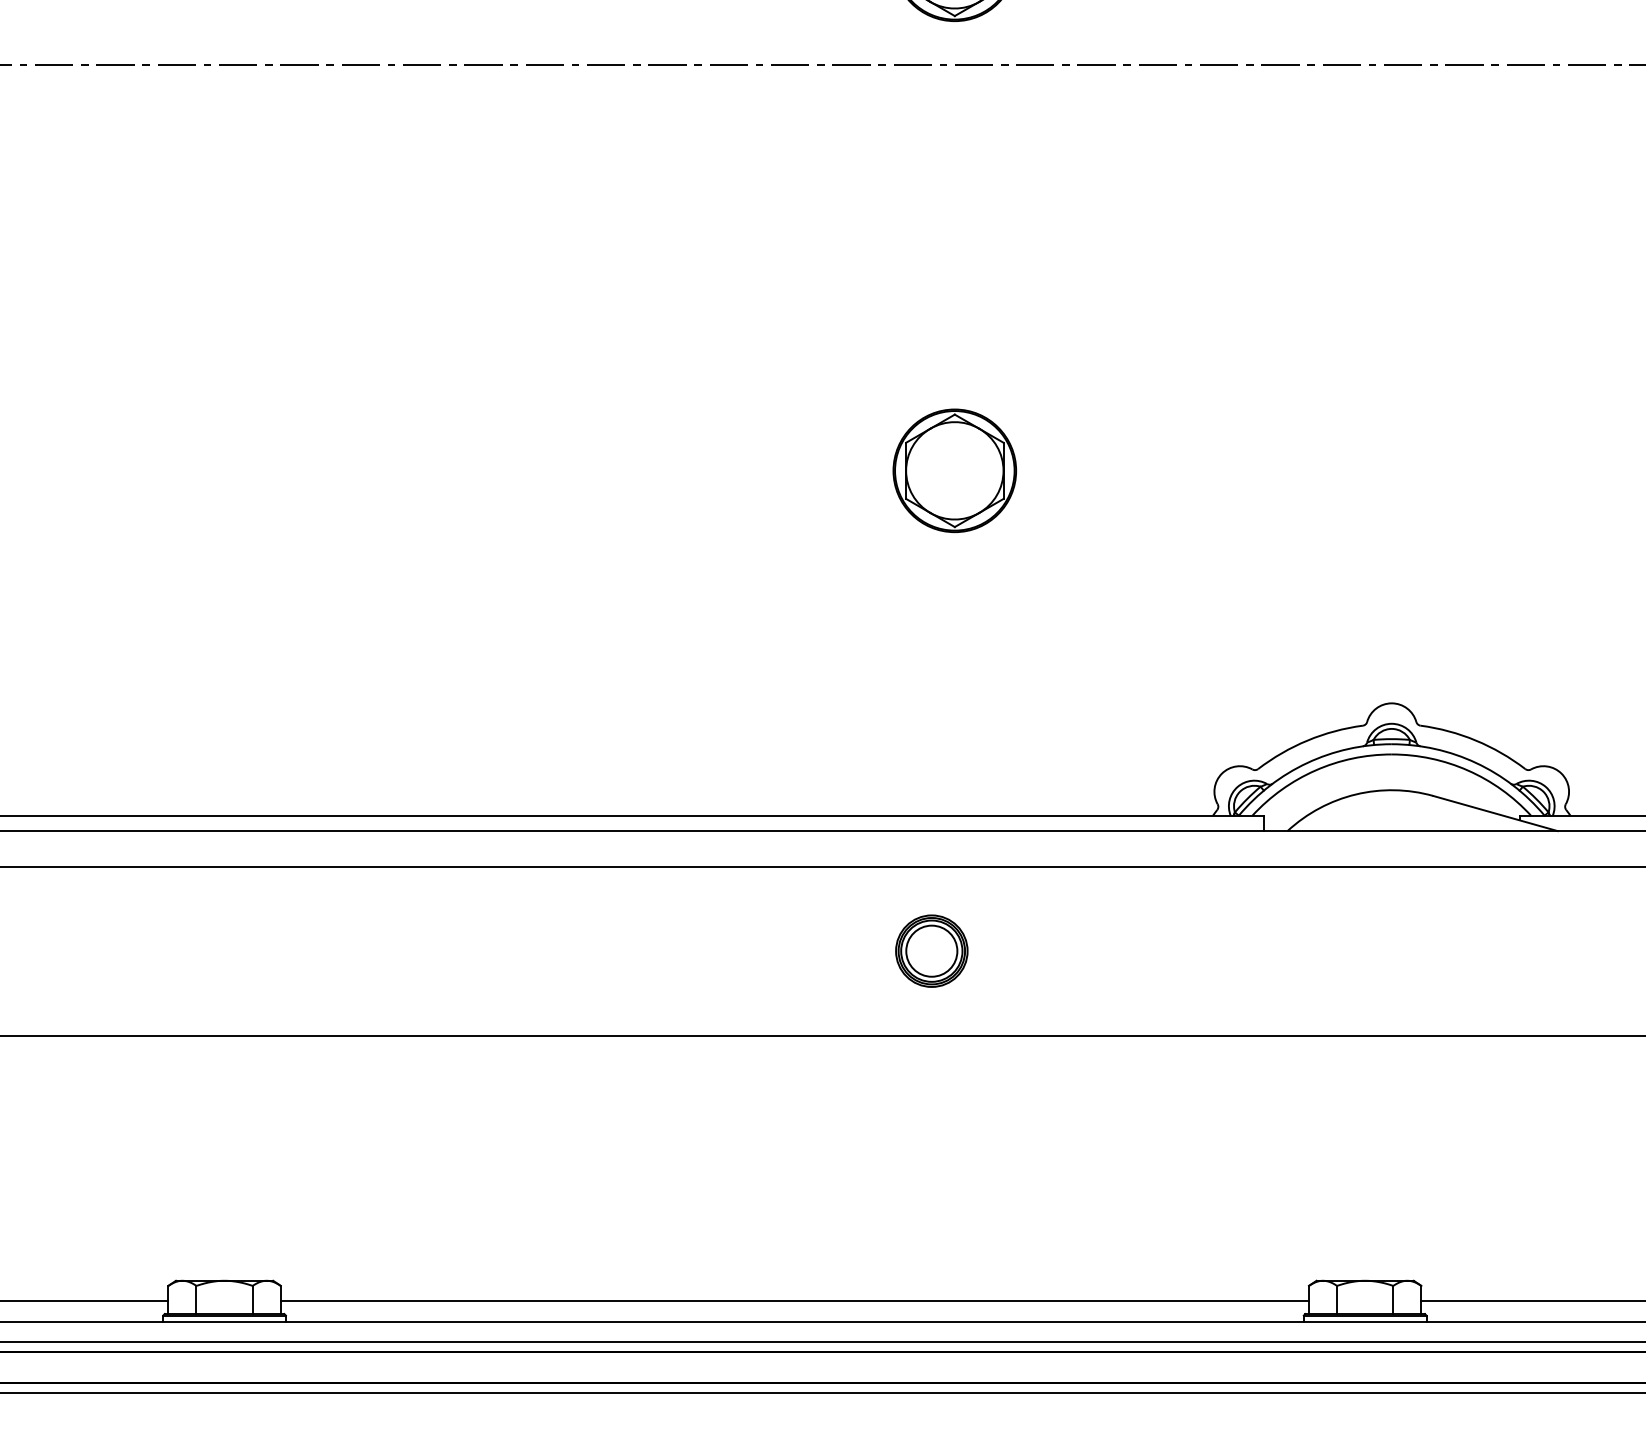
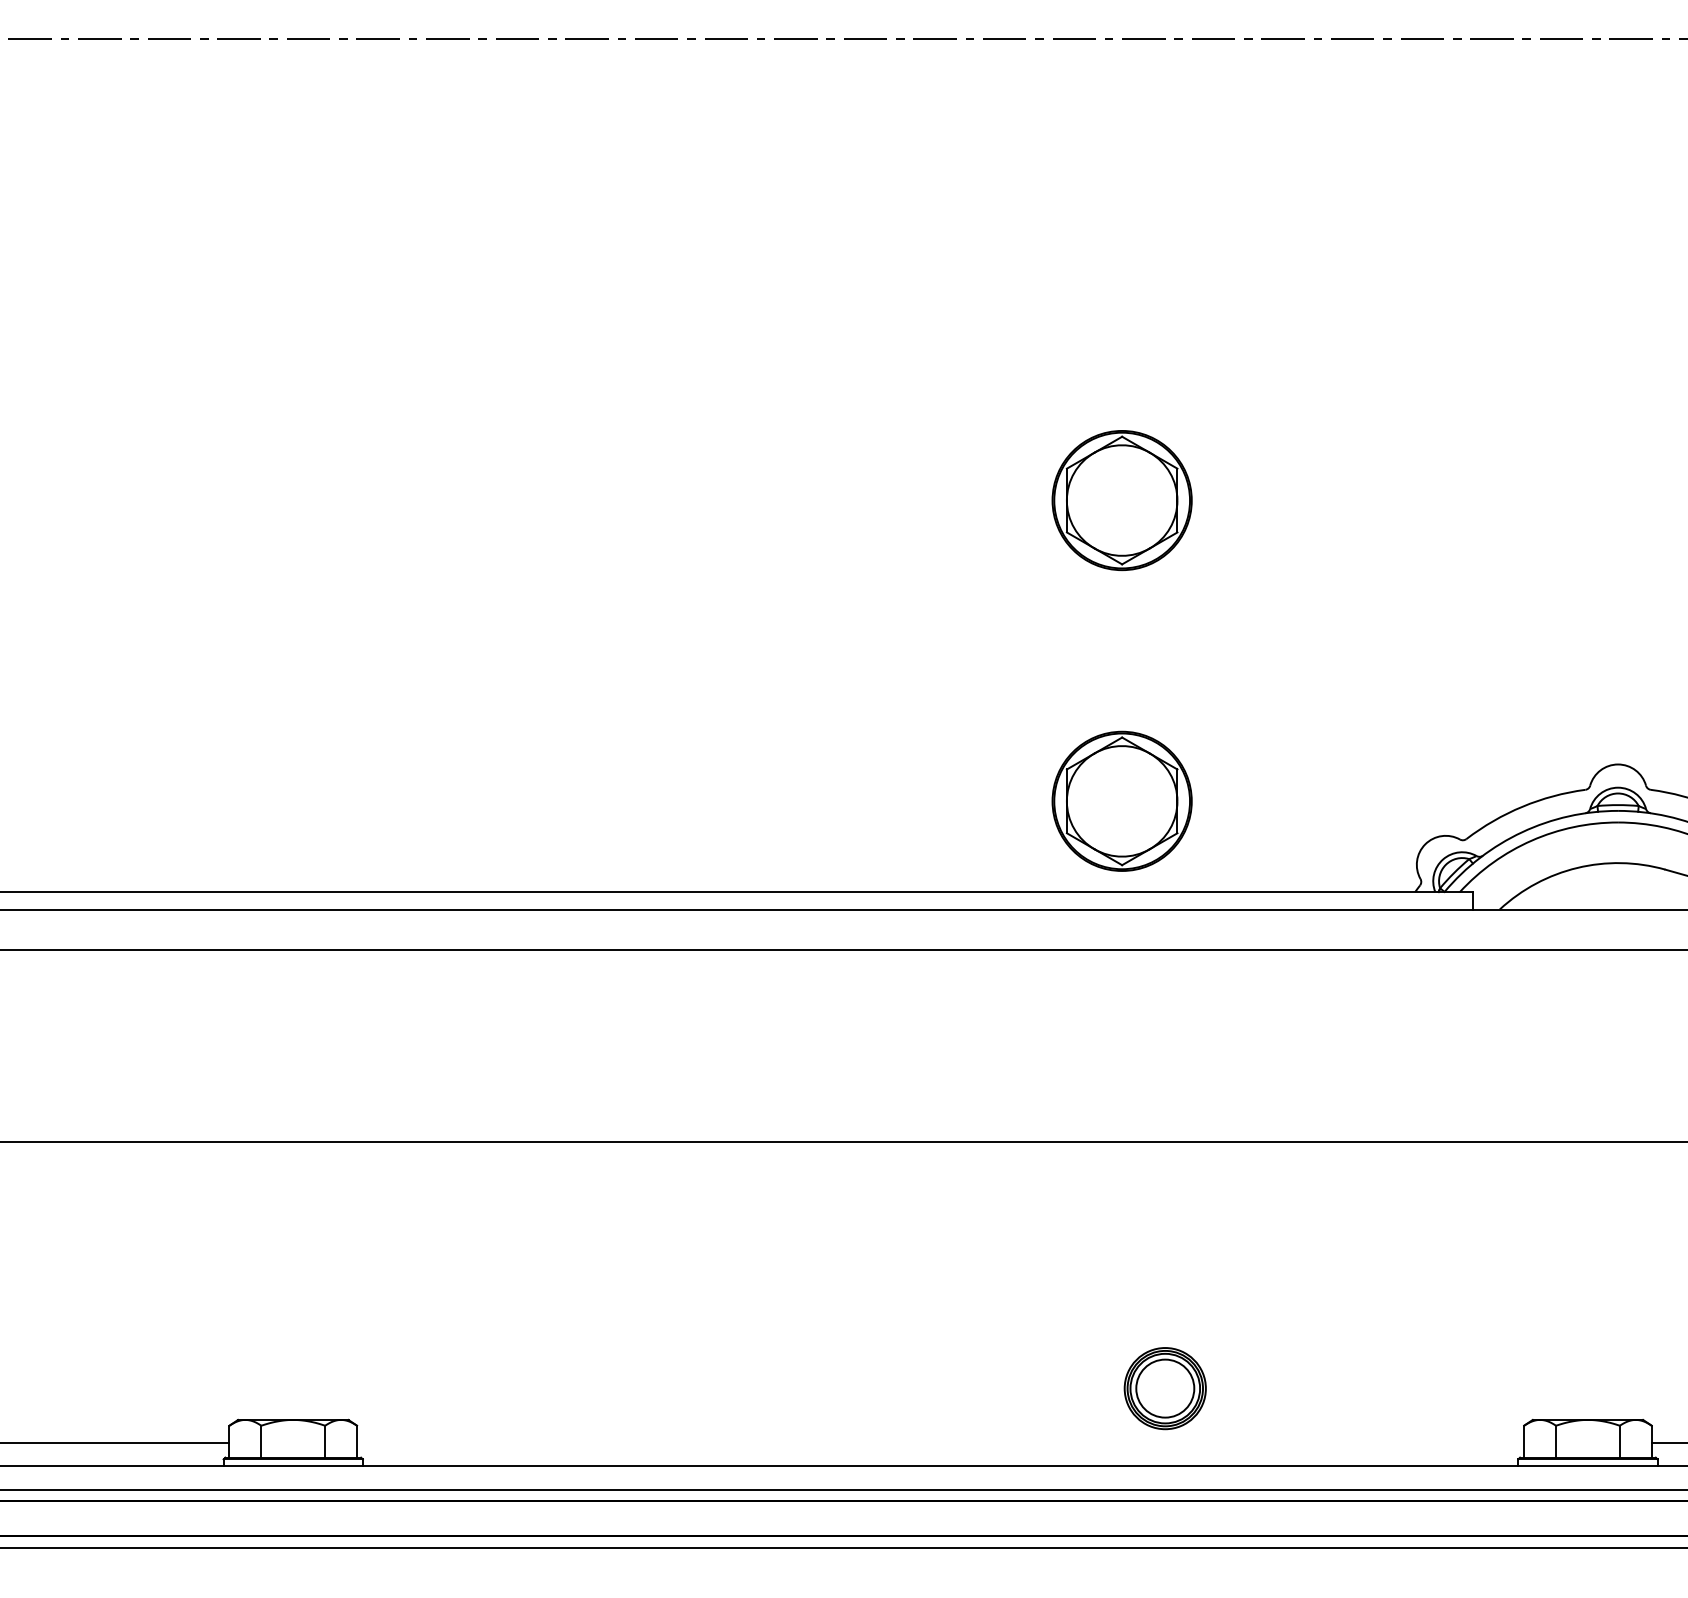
part: (954, 735) -> (1121, 800), added
part: (931, 950) -> (1164, 1387), moved
line: (794, 1301) -> (940, 1443), removed

